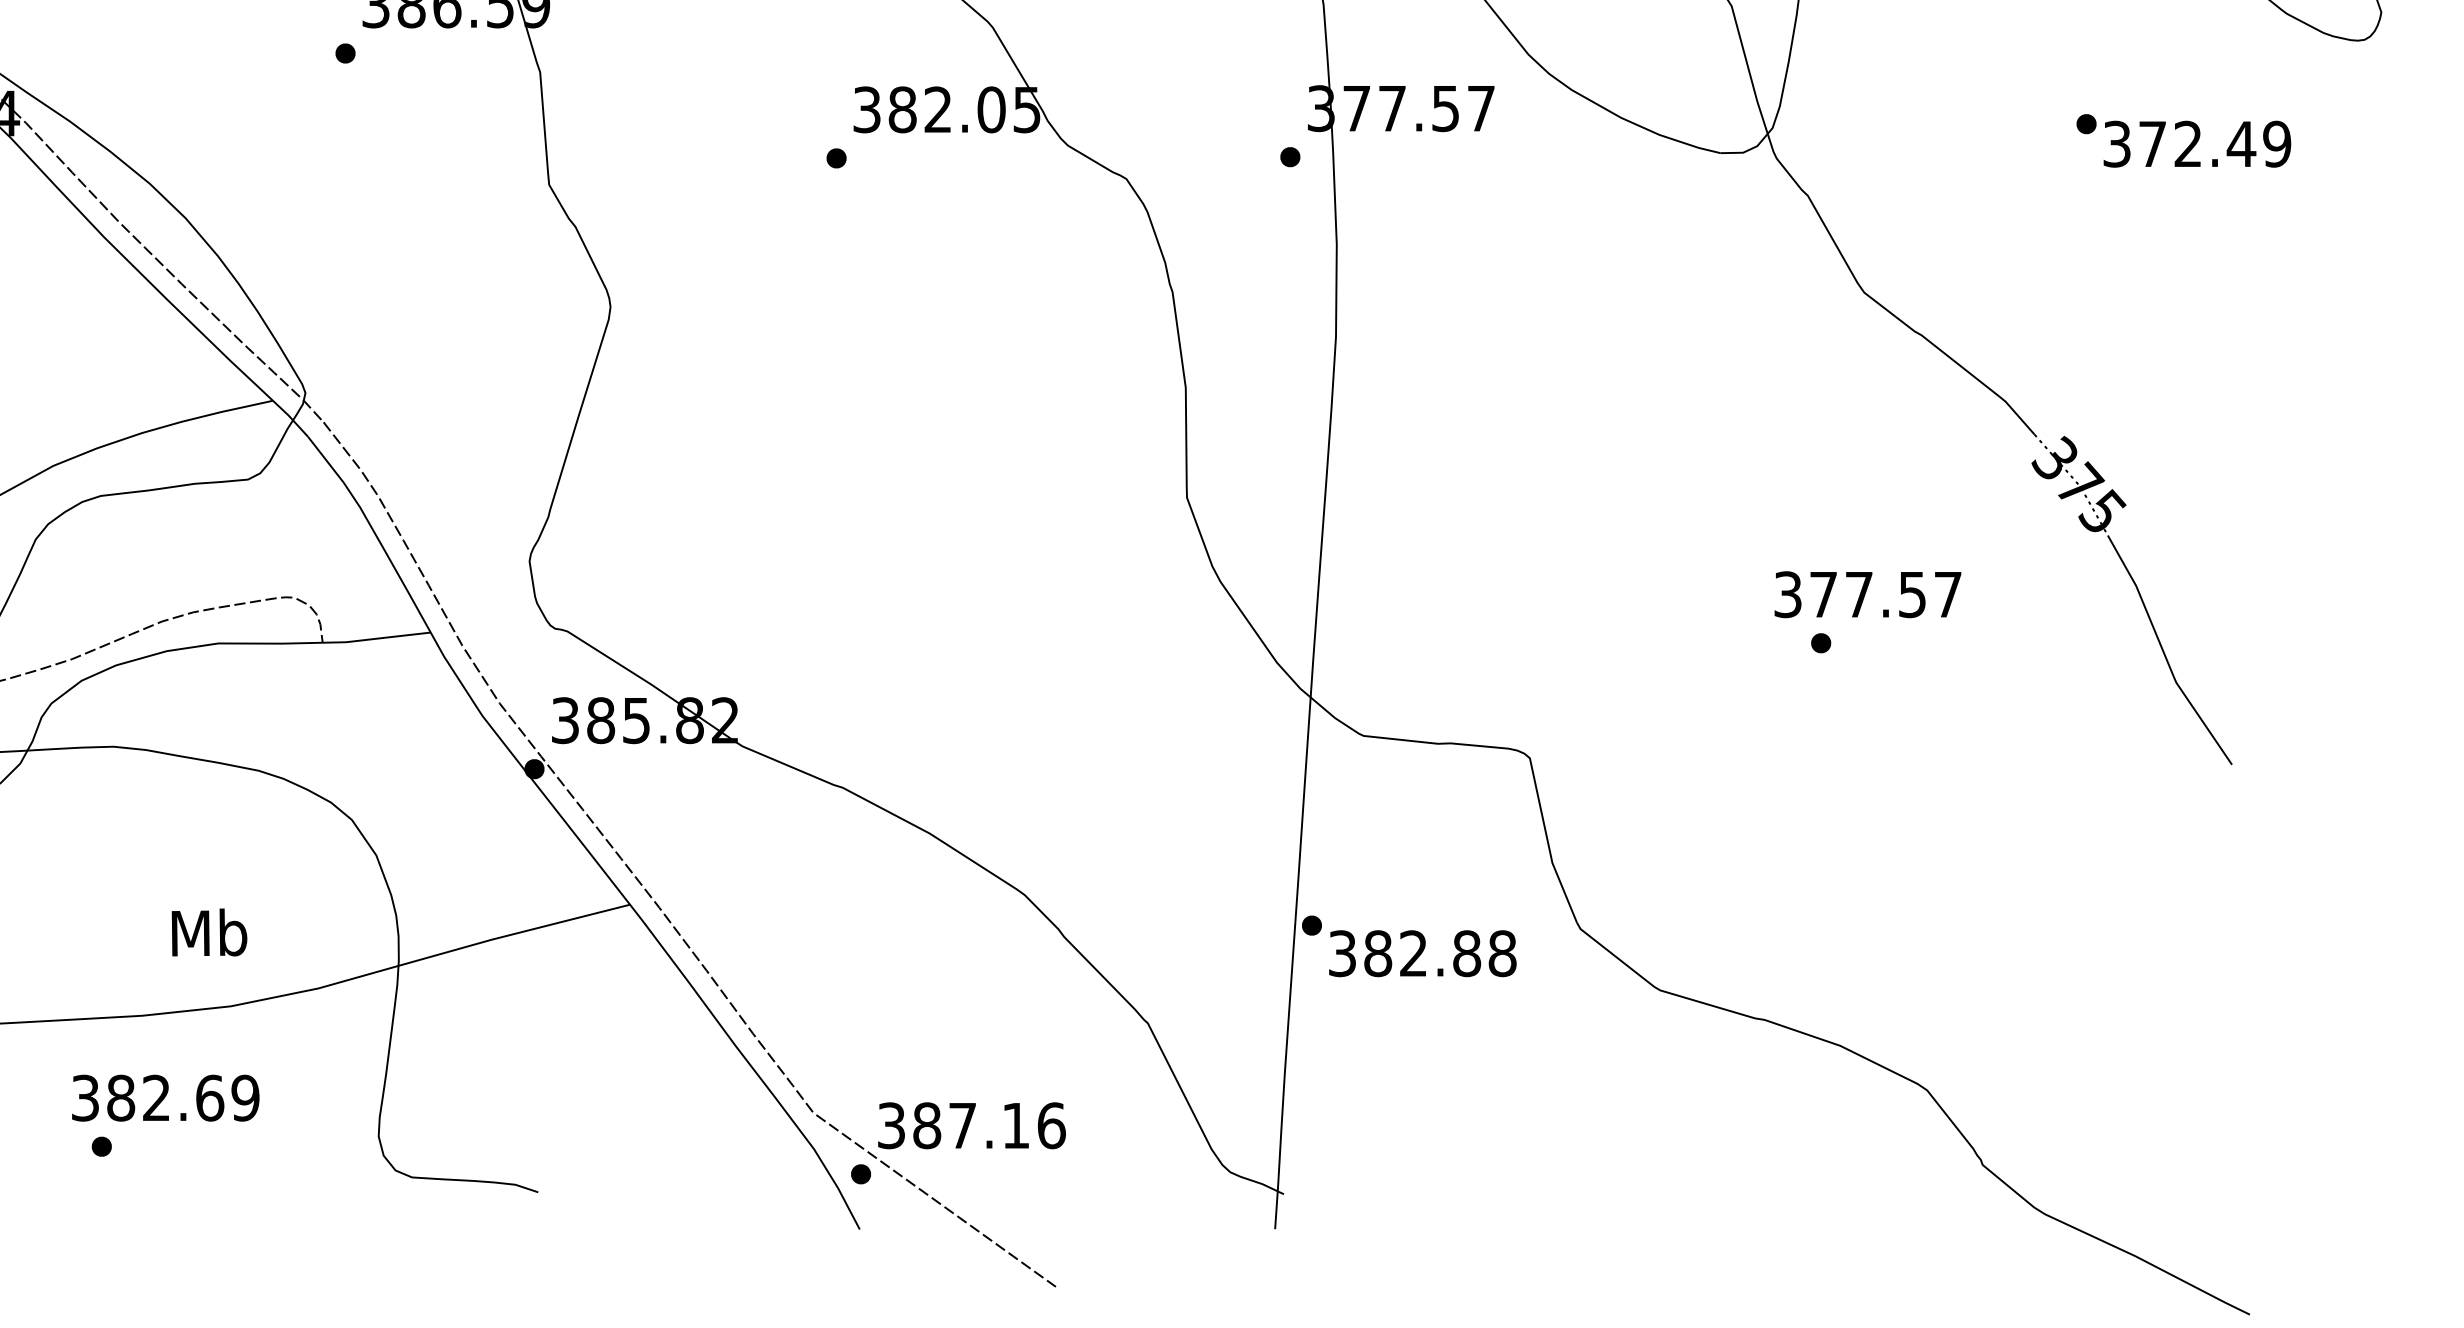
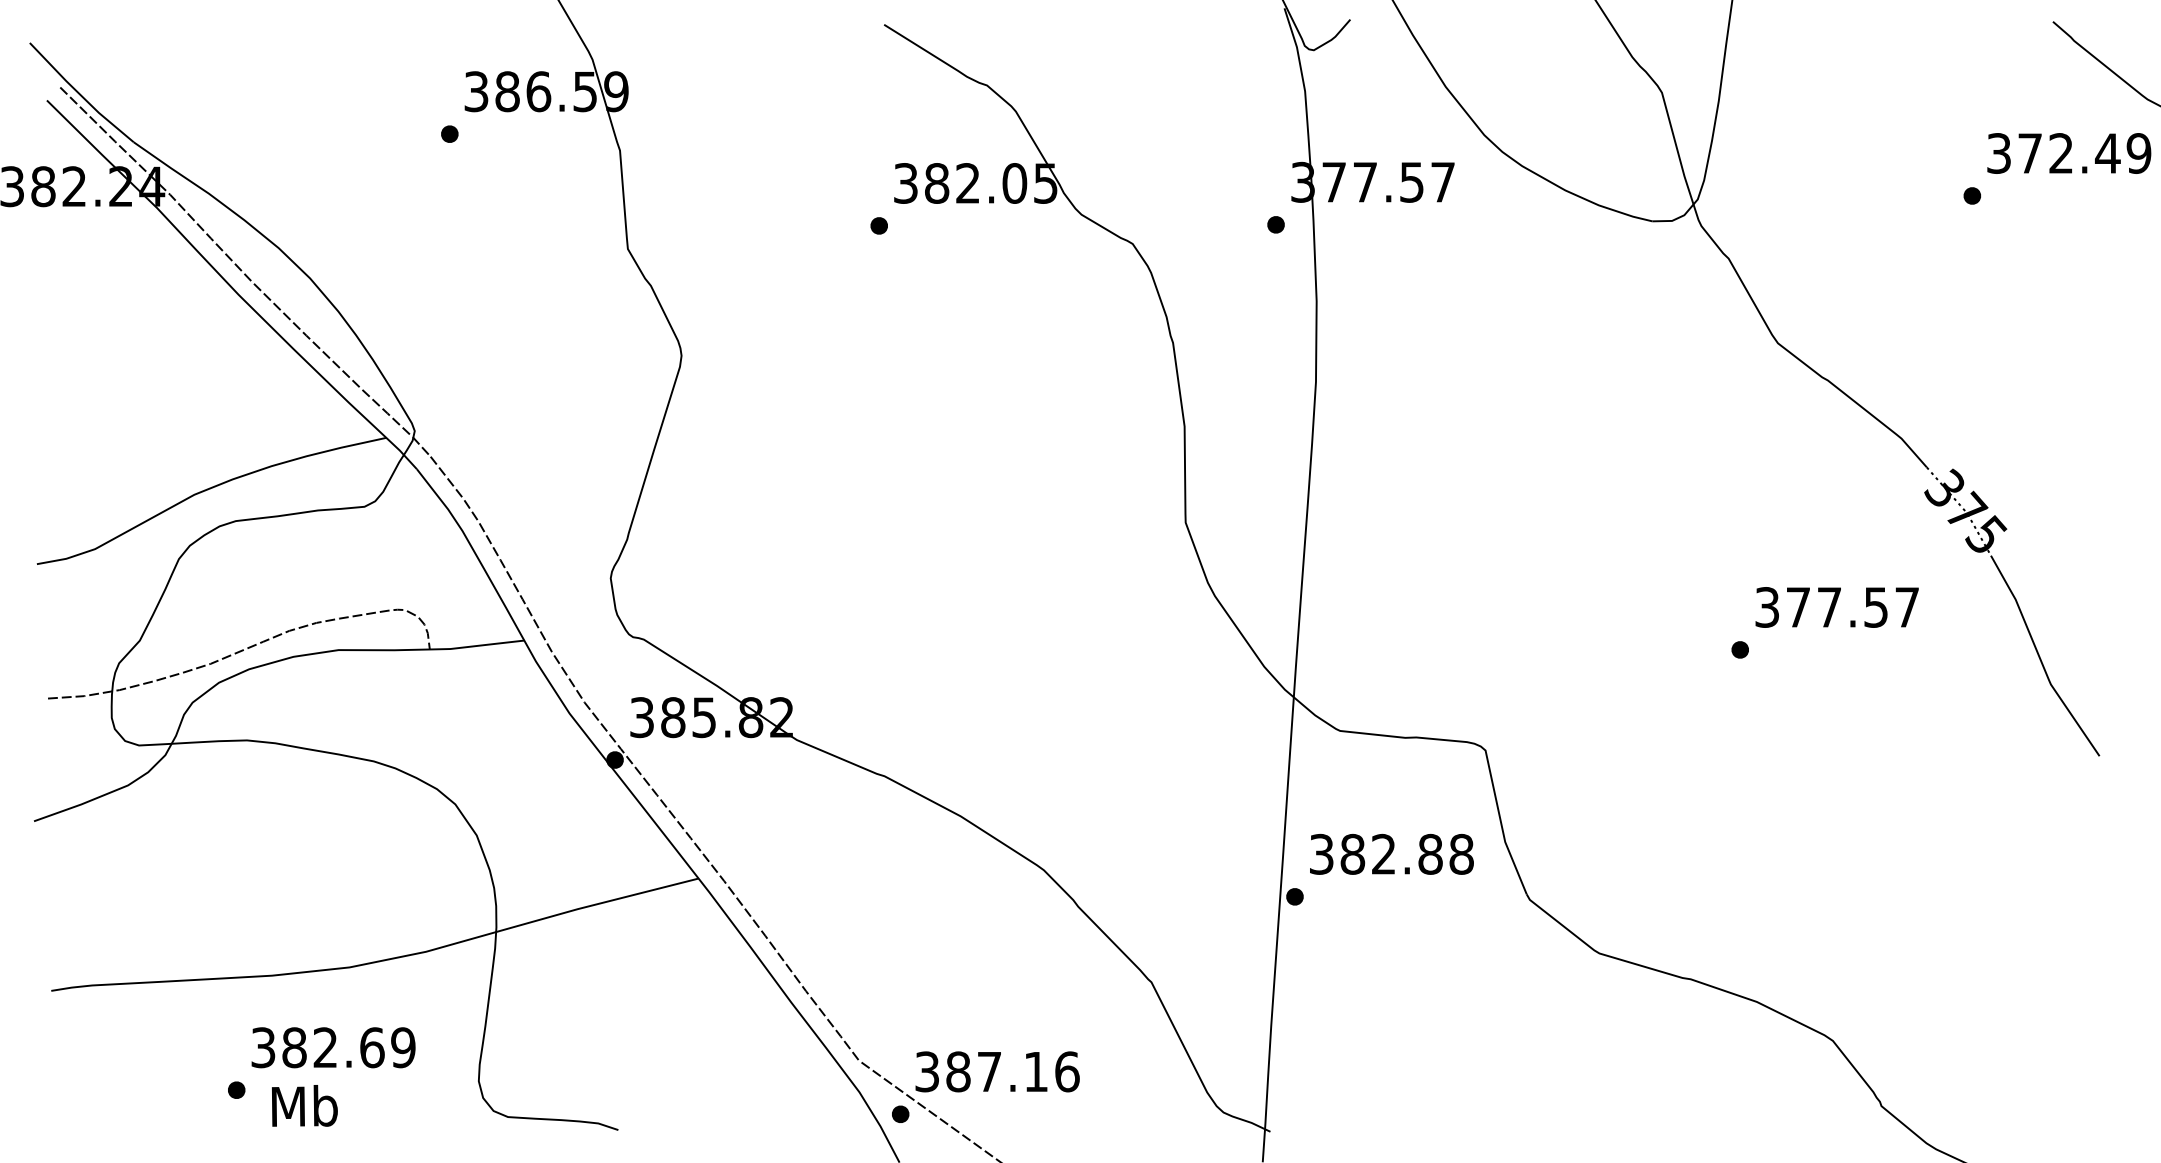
text: (2197, 144) -> (2069, 153), moved
text: (1867, 594) -> (1836, 607), moved
text: (209, 932) -> (304, 1105), moved
text: (1422, 952) -> (1391, 853), moved
text: (165, 1097) -> (333, 1047), moved

